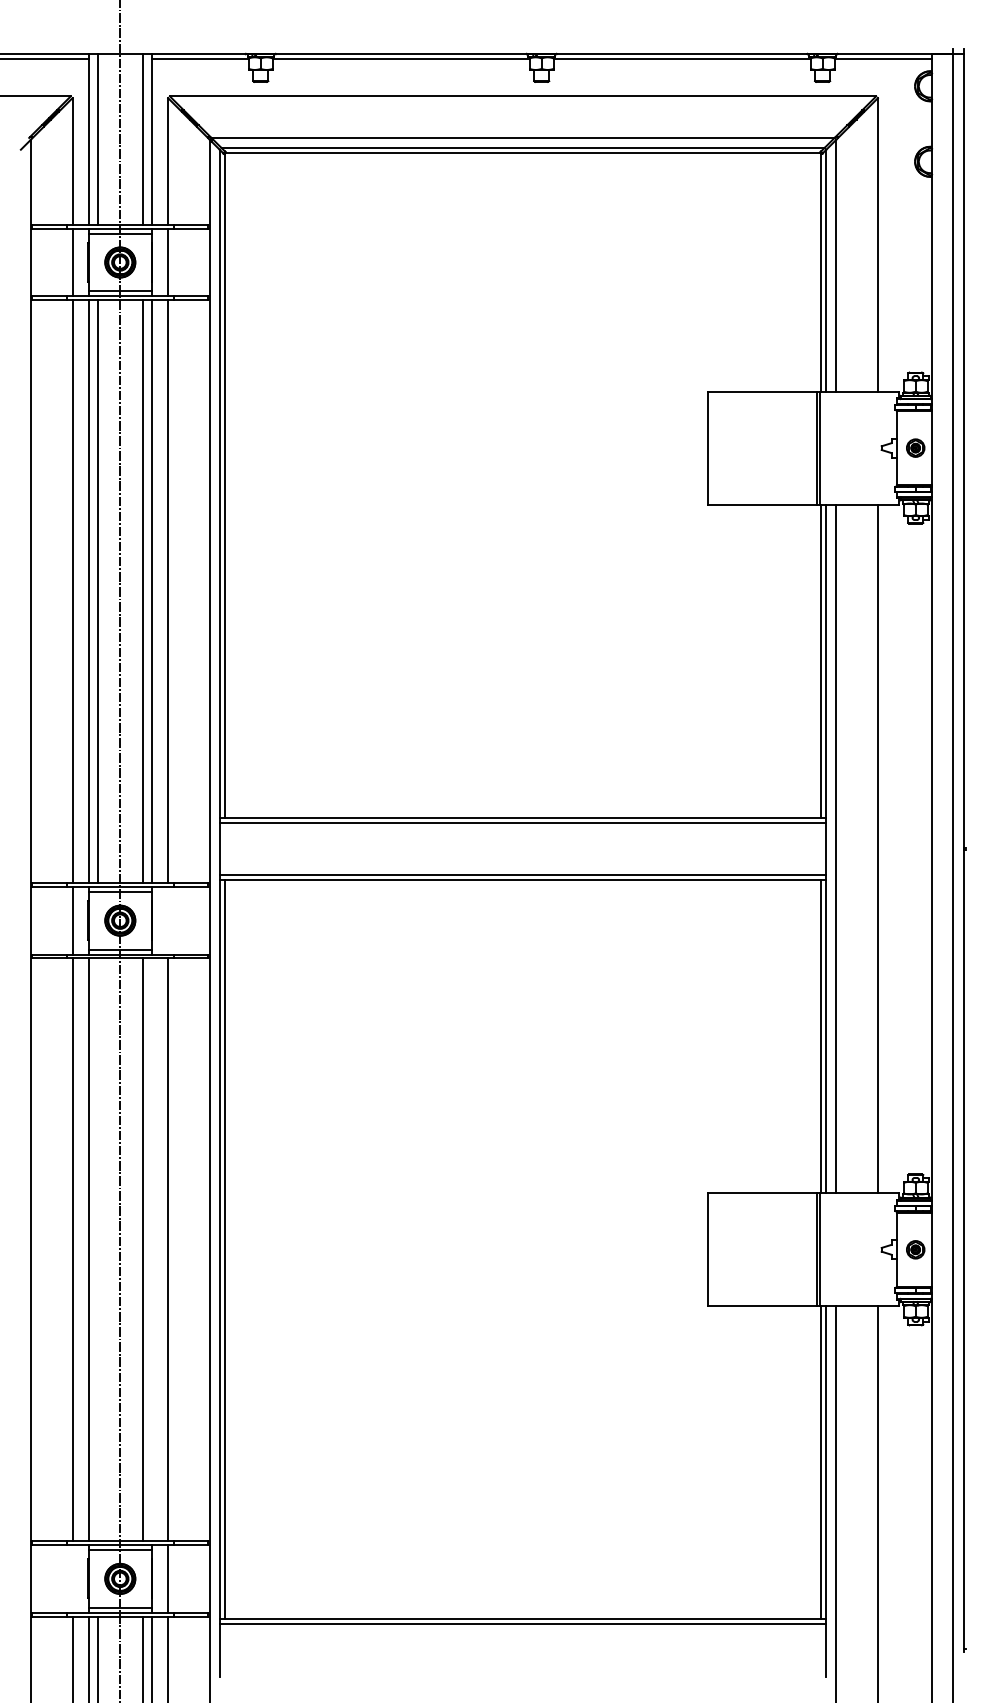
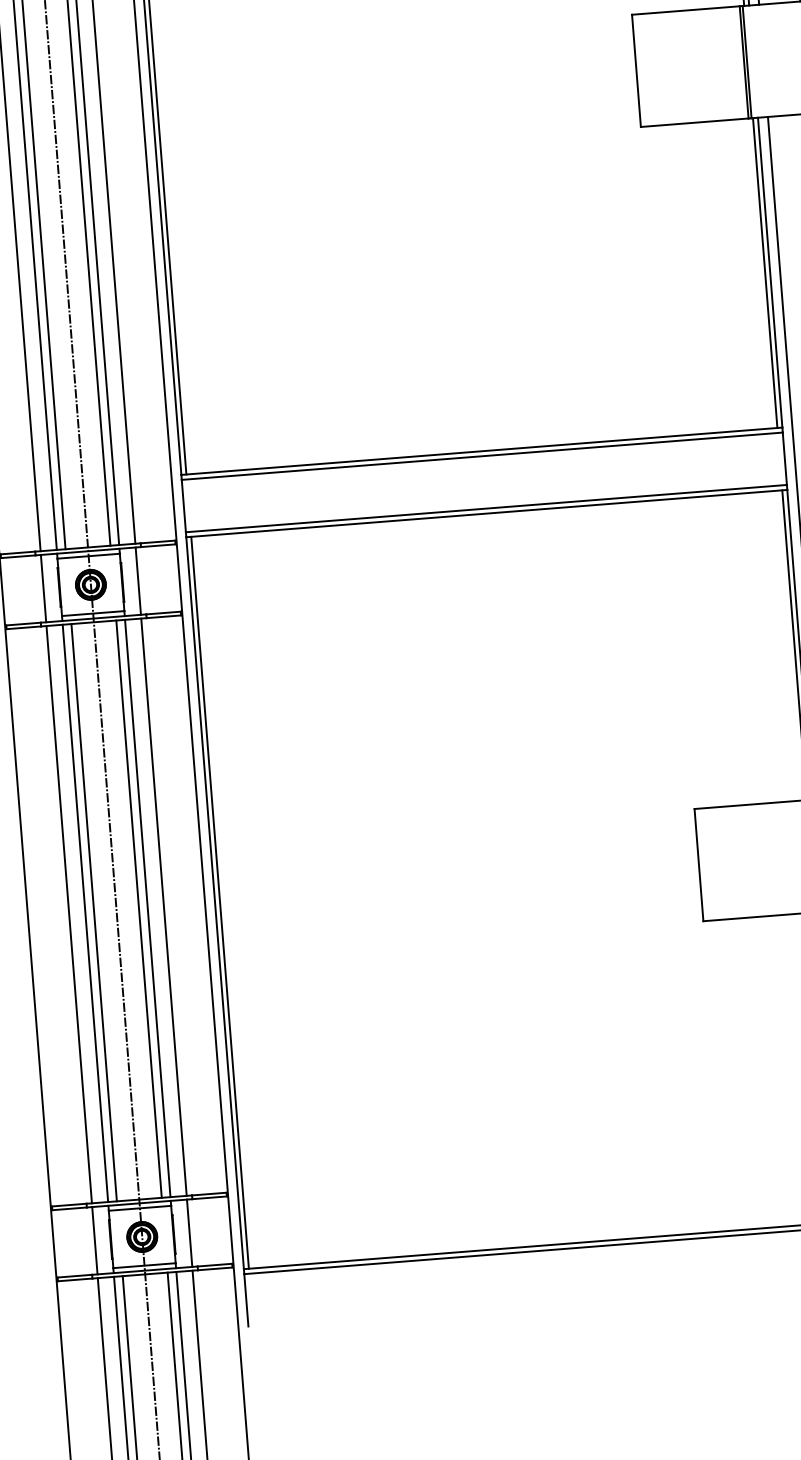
line: (168, 920) -> (138, 580), added
line: (97, 1249) -> (93, 912), added
line: (151, 1249) -> (147, 908), added
line: (72, 1578) -> (94, 1240), added

